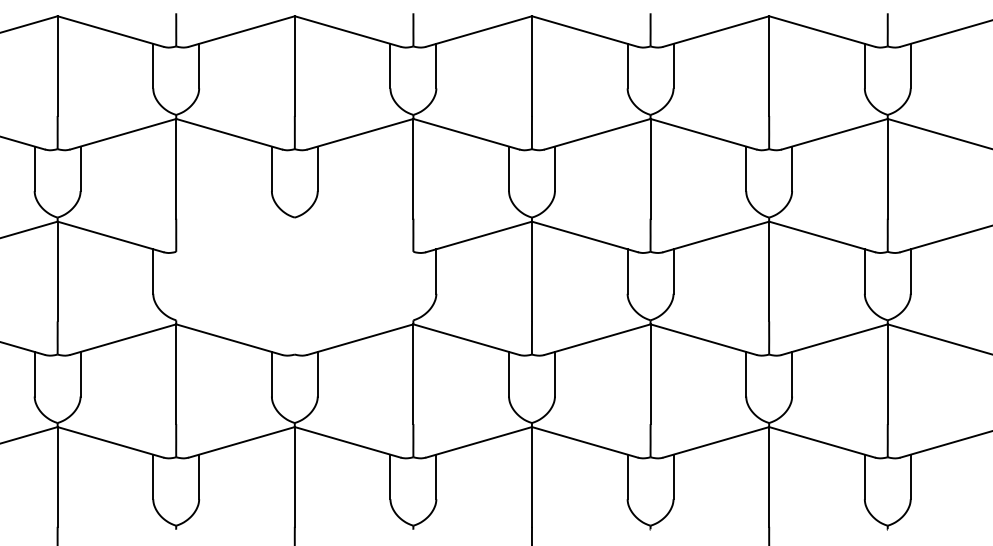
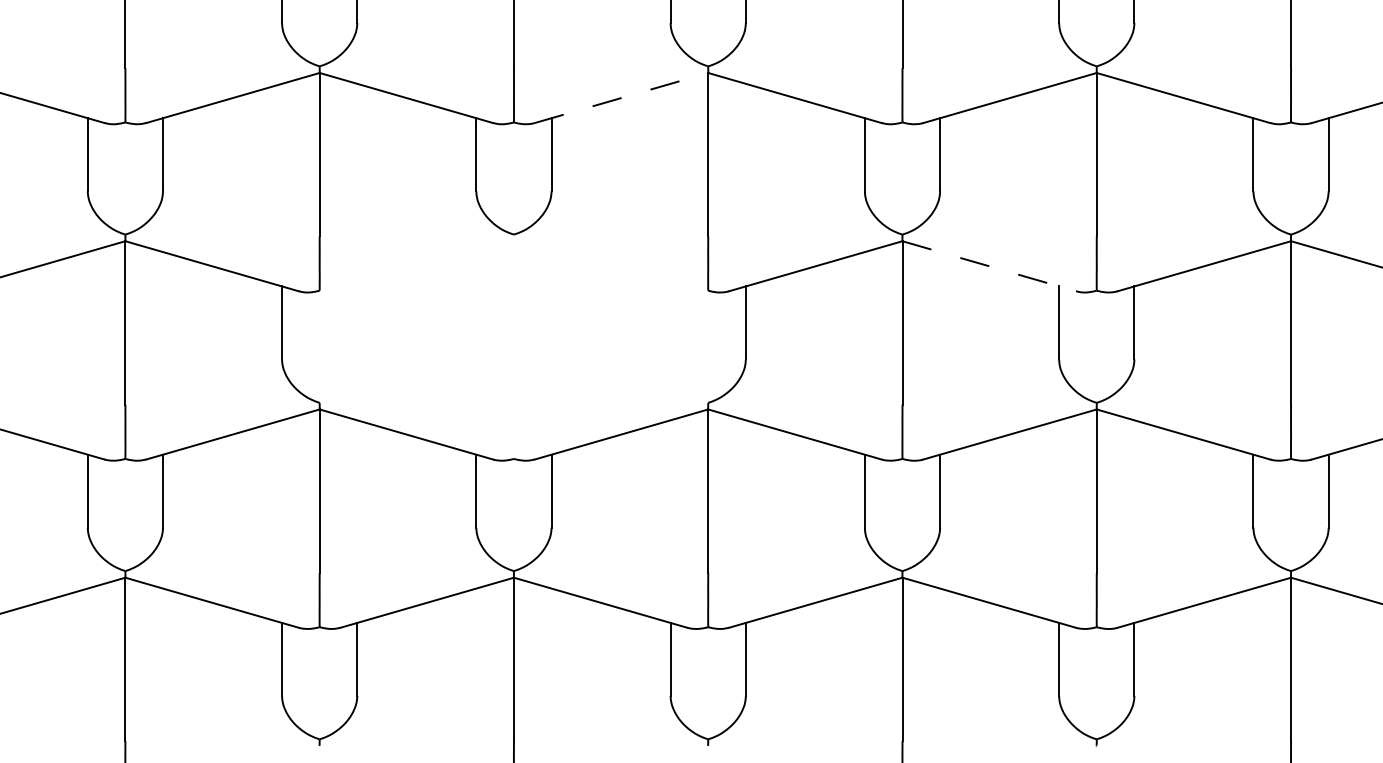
line: (360, 134) -> (621, 98), solid -> dashed
line: (585, 237) -> (990, 267), solid -> dashed

